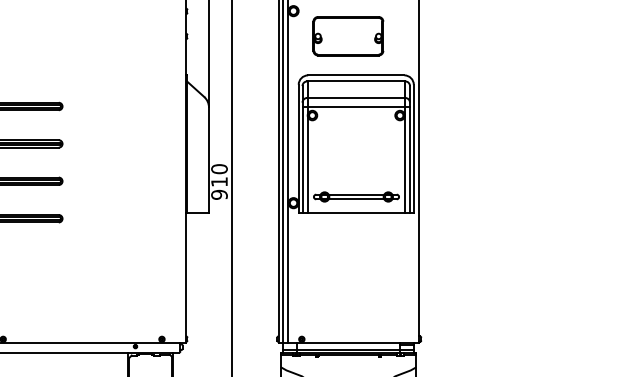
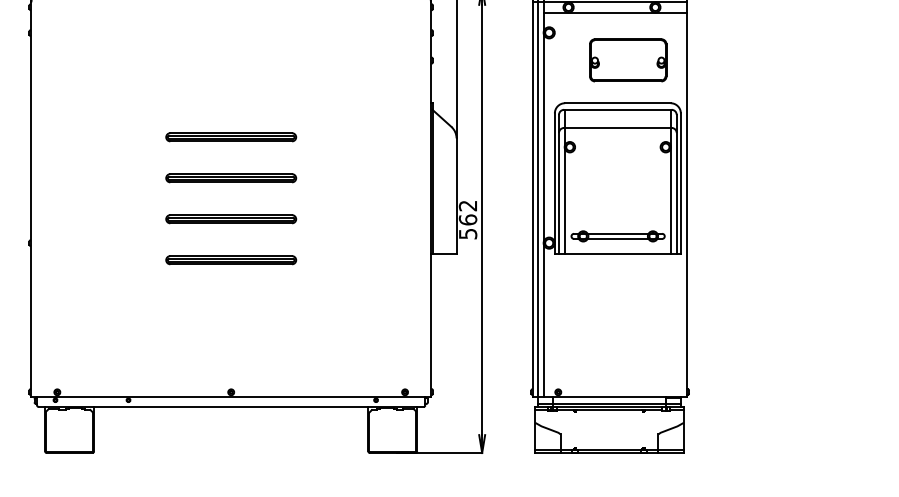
part: (348, 36) -> (628, 60), moved
line: (355, 106) -> (617, 137), removed
text: (218, 181) -> (467, 219), 910 -> 562

